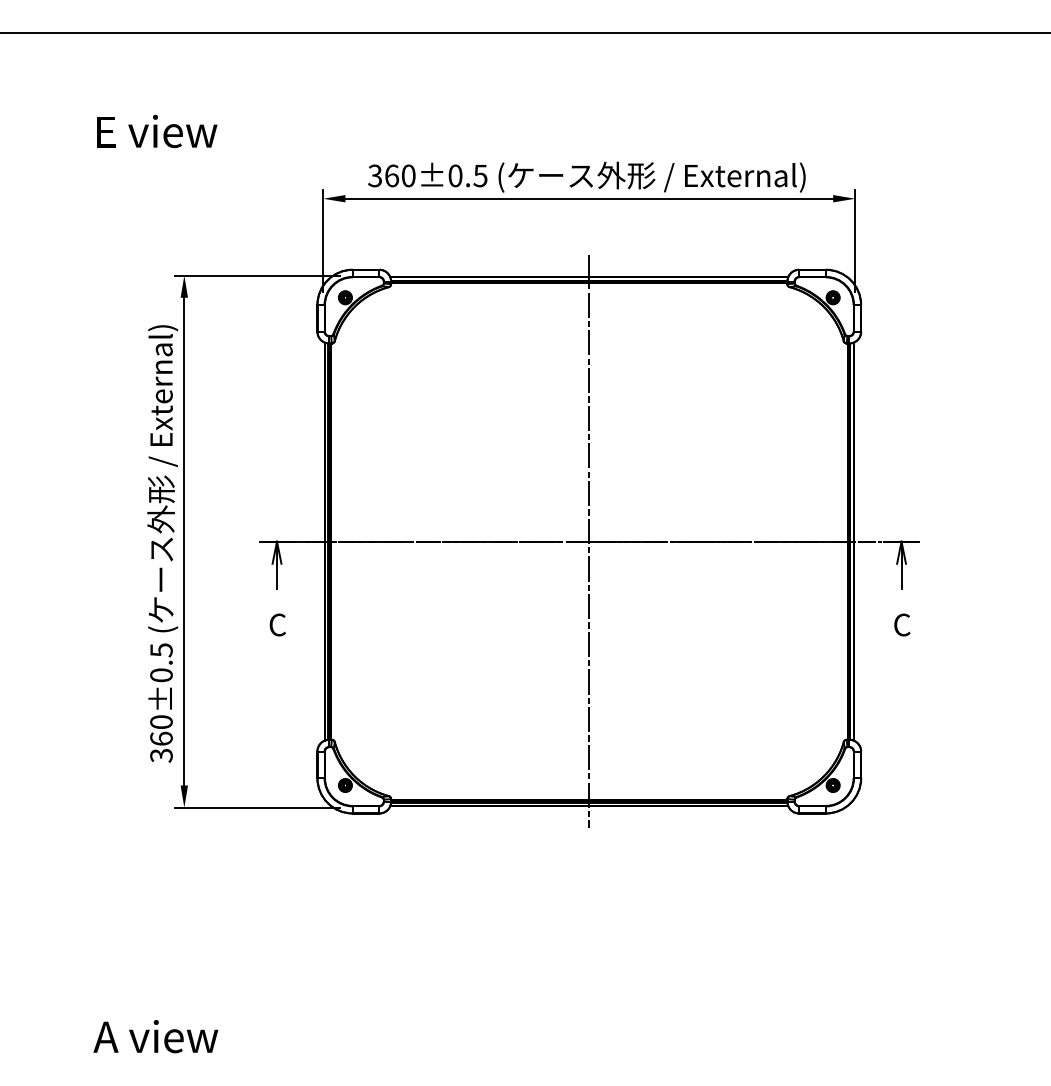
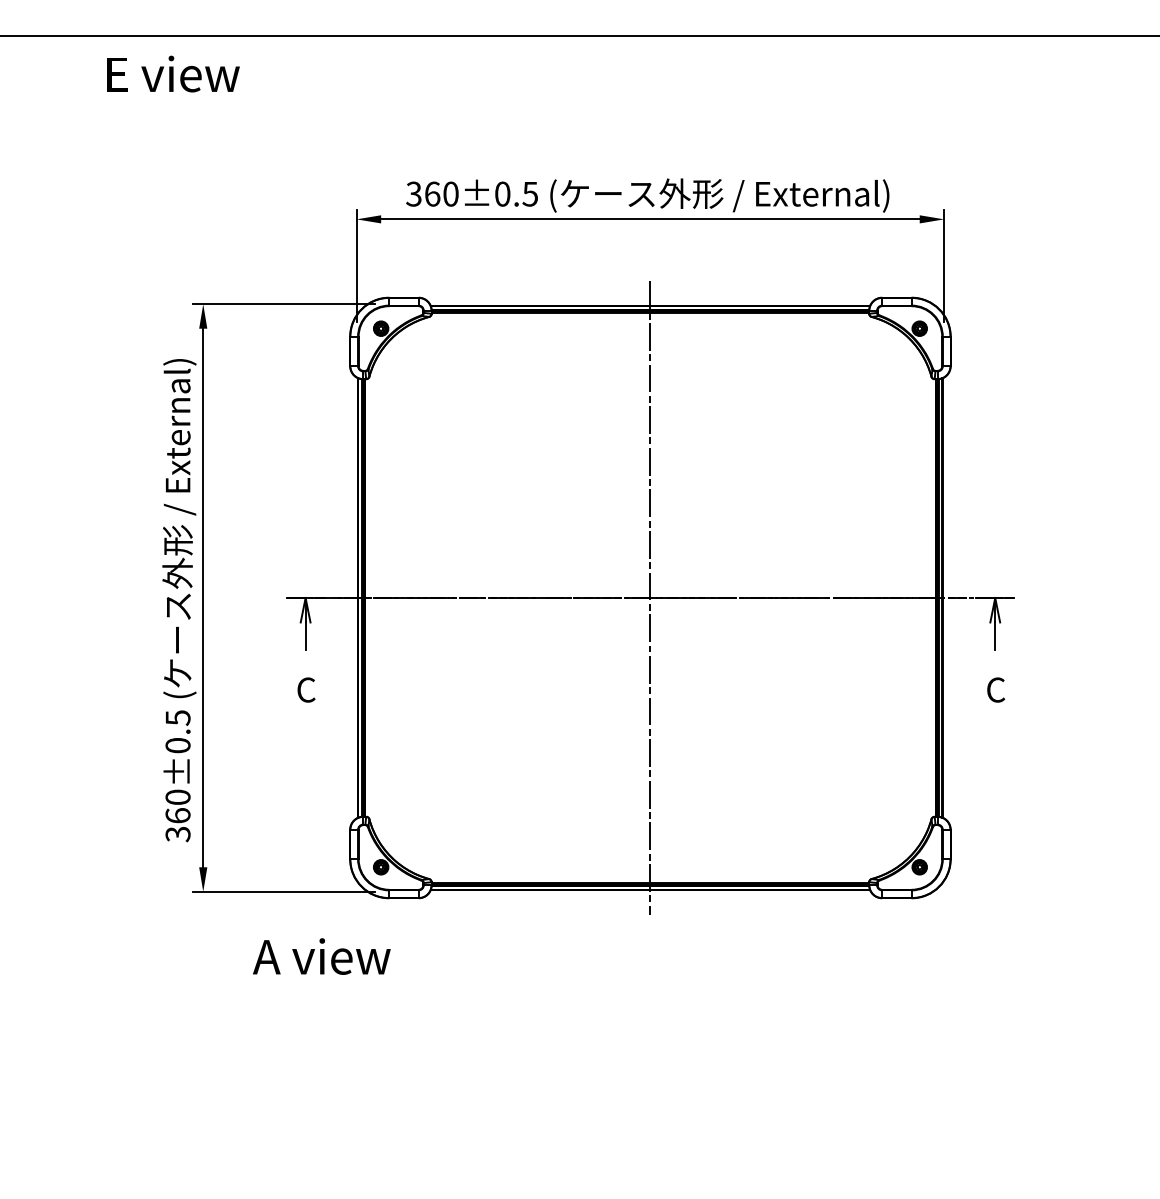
text: (157, 130) -> (173, 73), moved
text: (155, 1036) -> (321, 956), moved

